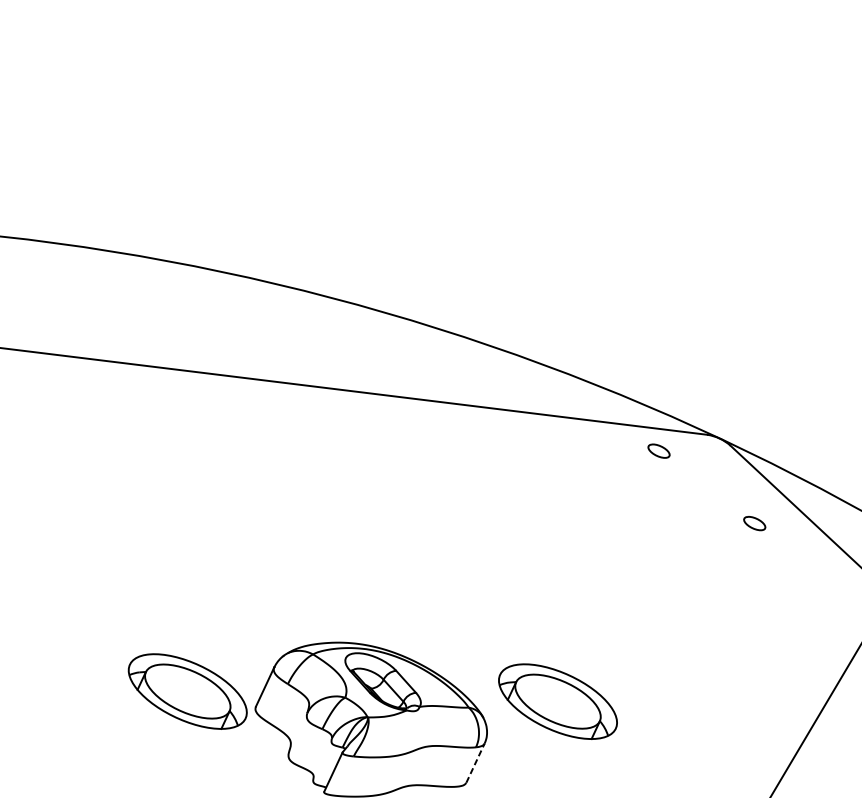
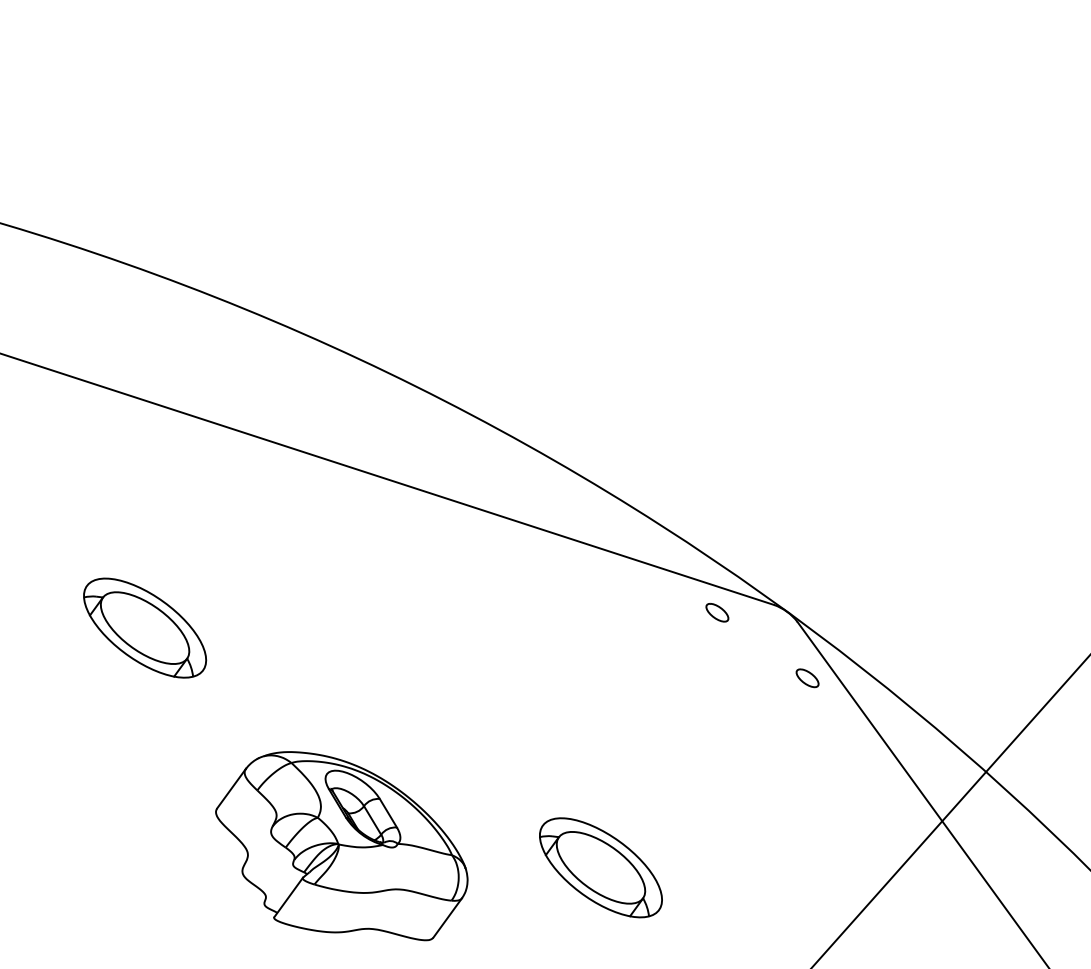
part: (754, 523) -> (807, 678), moved
part: (188, 690) -> (145, 627), moved
part: (557, 701) -> (600, 867), moved
line: (475, 762) -> (447, 917), dashed -> solid

